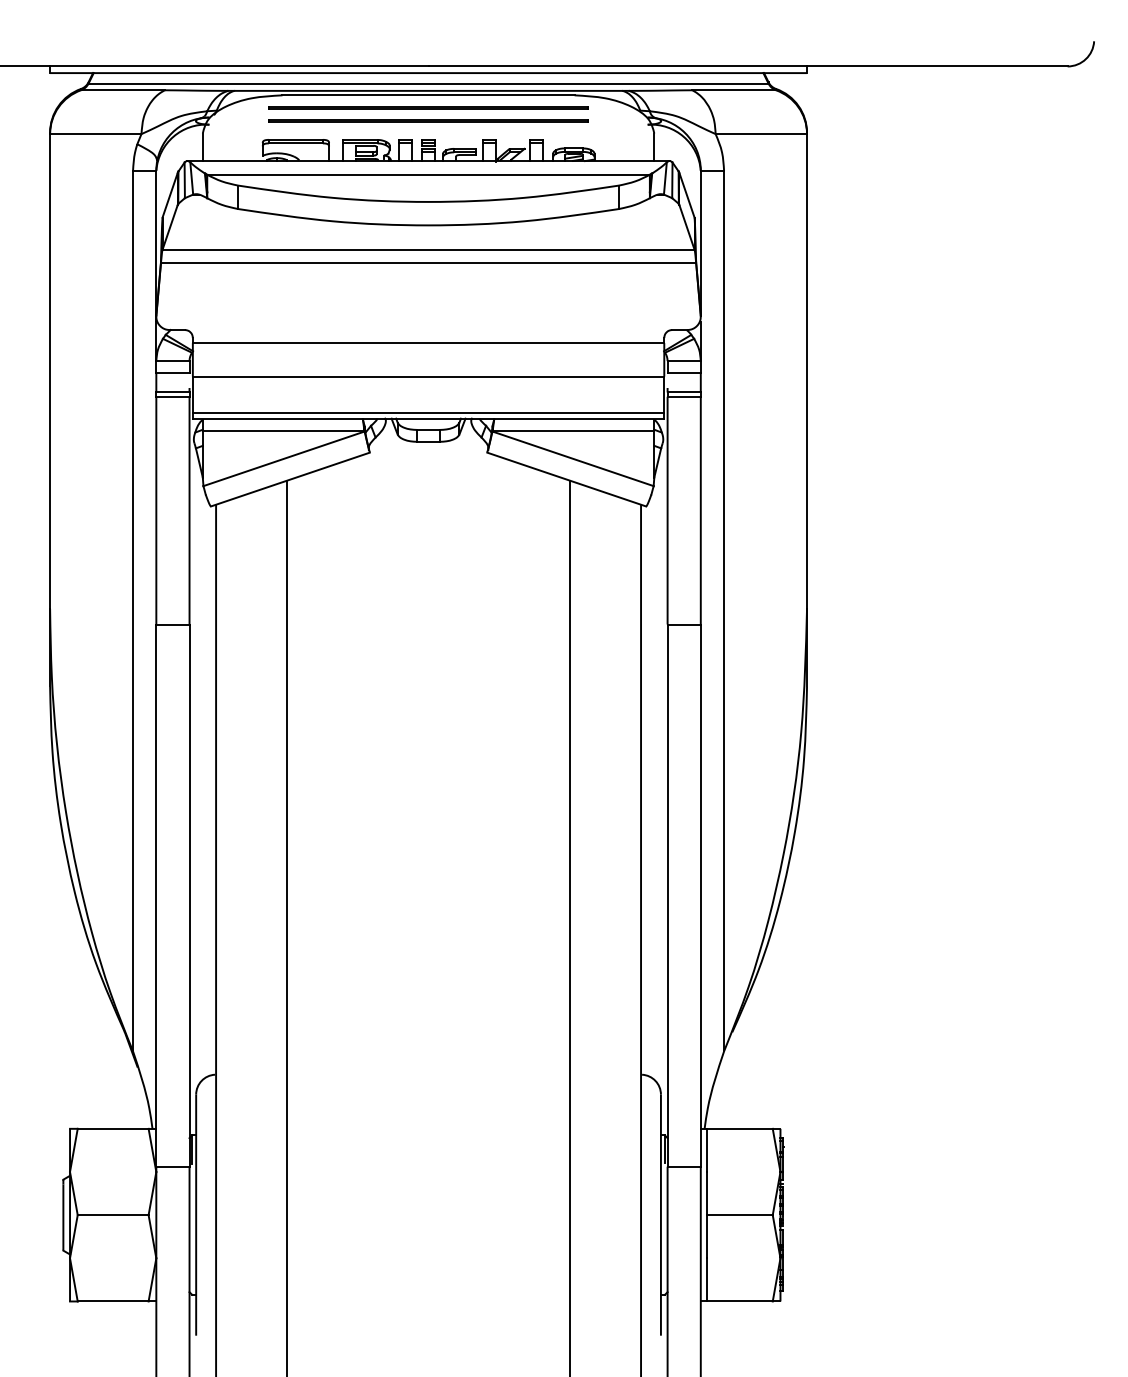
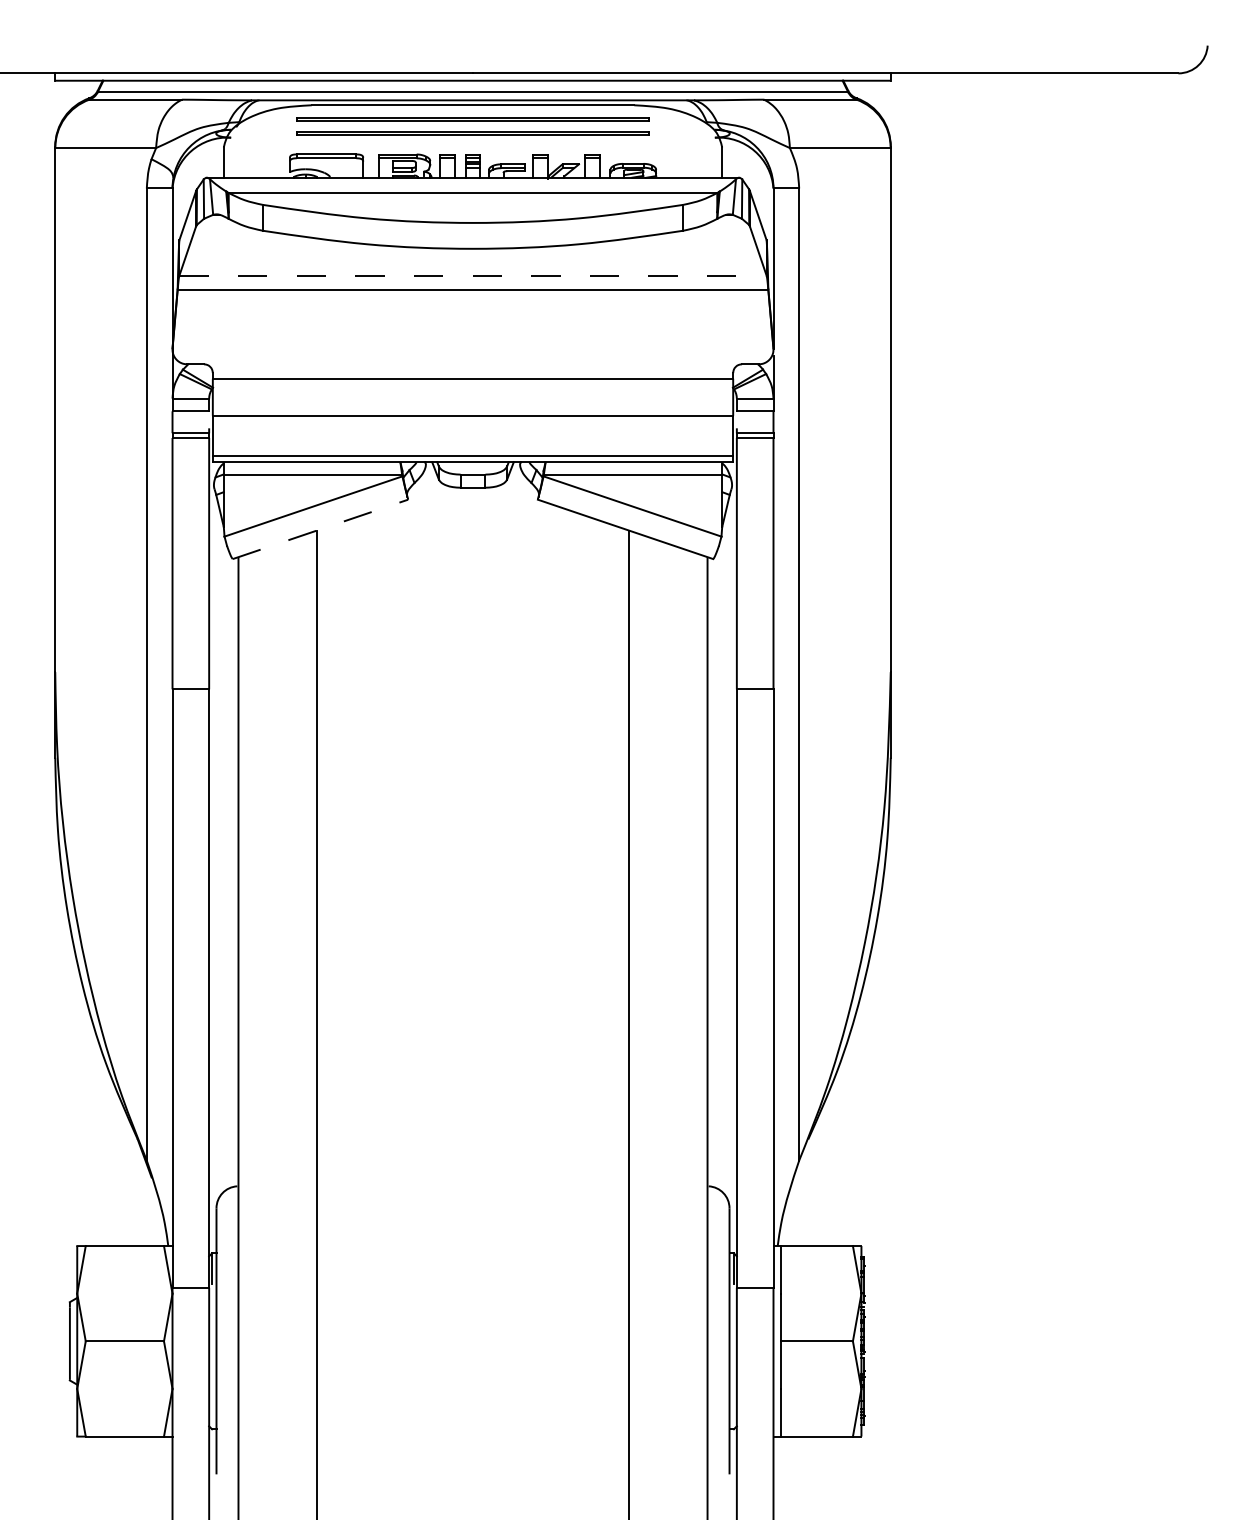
line: (428, 249) -> (472, 275), solid -> dashed
line: (290, 479) -> (320, 529), solid -> dashed

